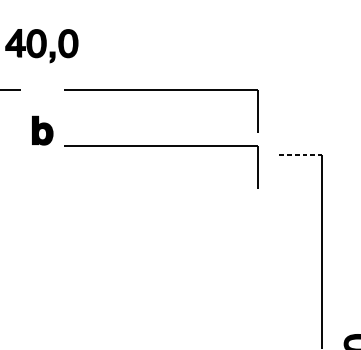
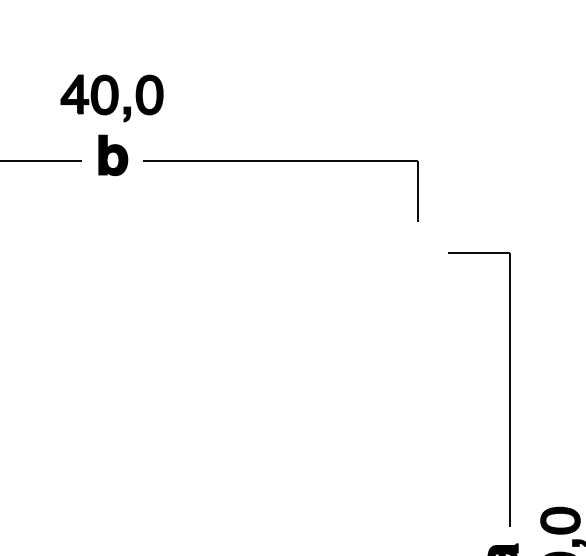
part: (42, 130) -> (113, 155), moved
part: (160, 146) -> (280, 240), removed
line: (301, 154) -> (479, 252), dashed -> solid

